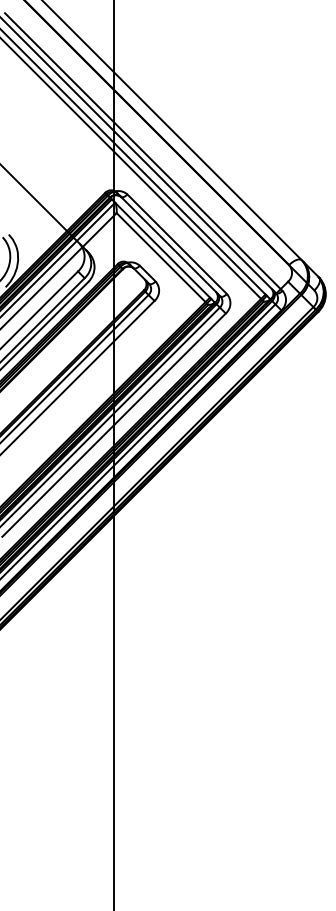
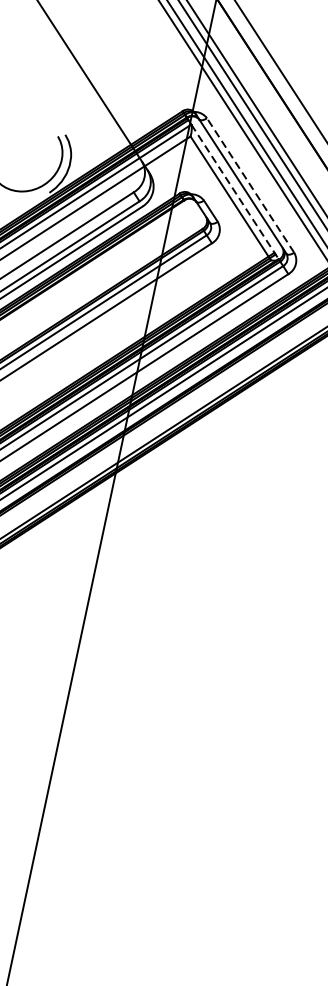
line: (176, 243) -> (250, 184), solid -> dashed
line: (165, 252) -> (235, 191), solid -> dashed

